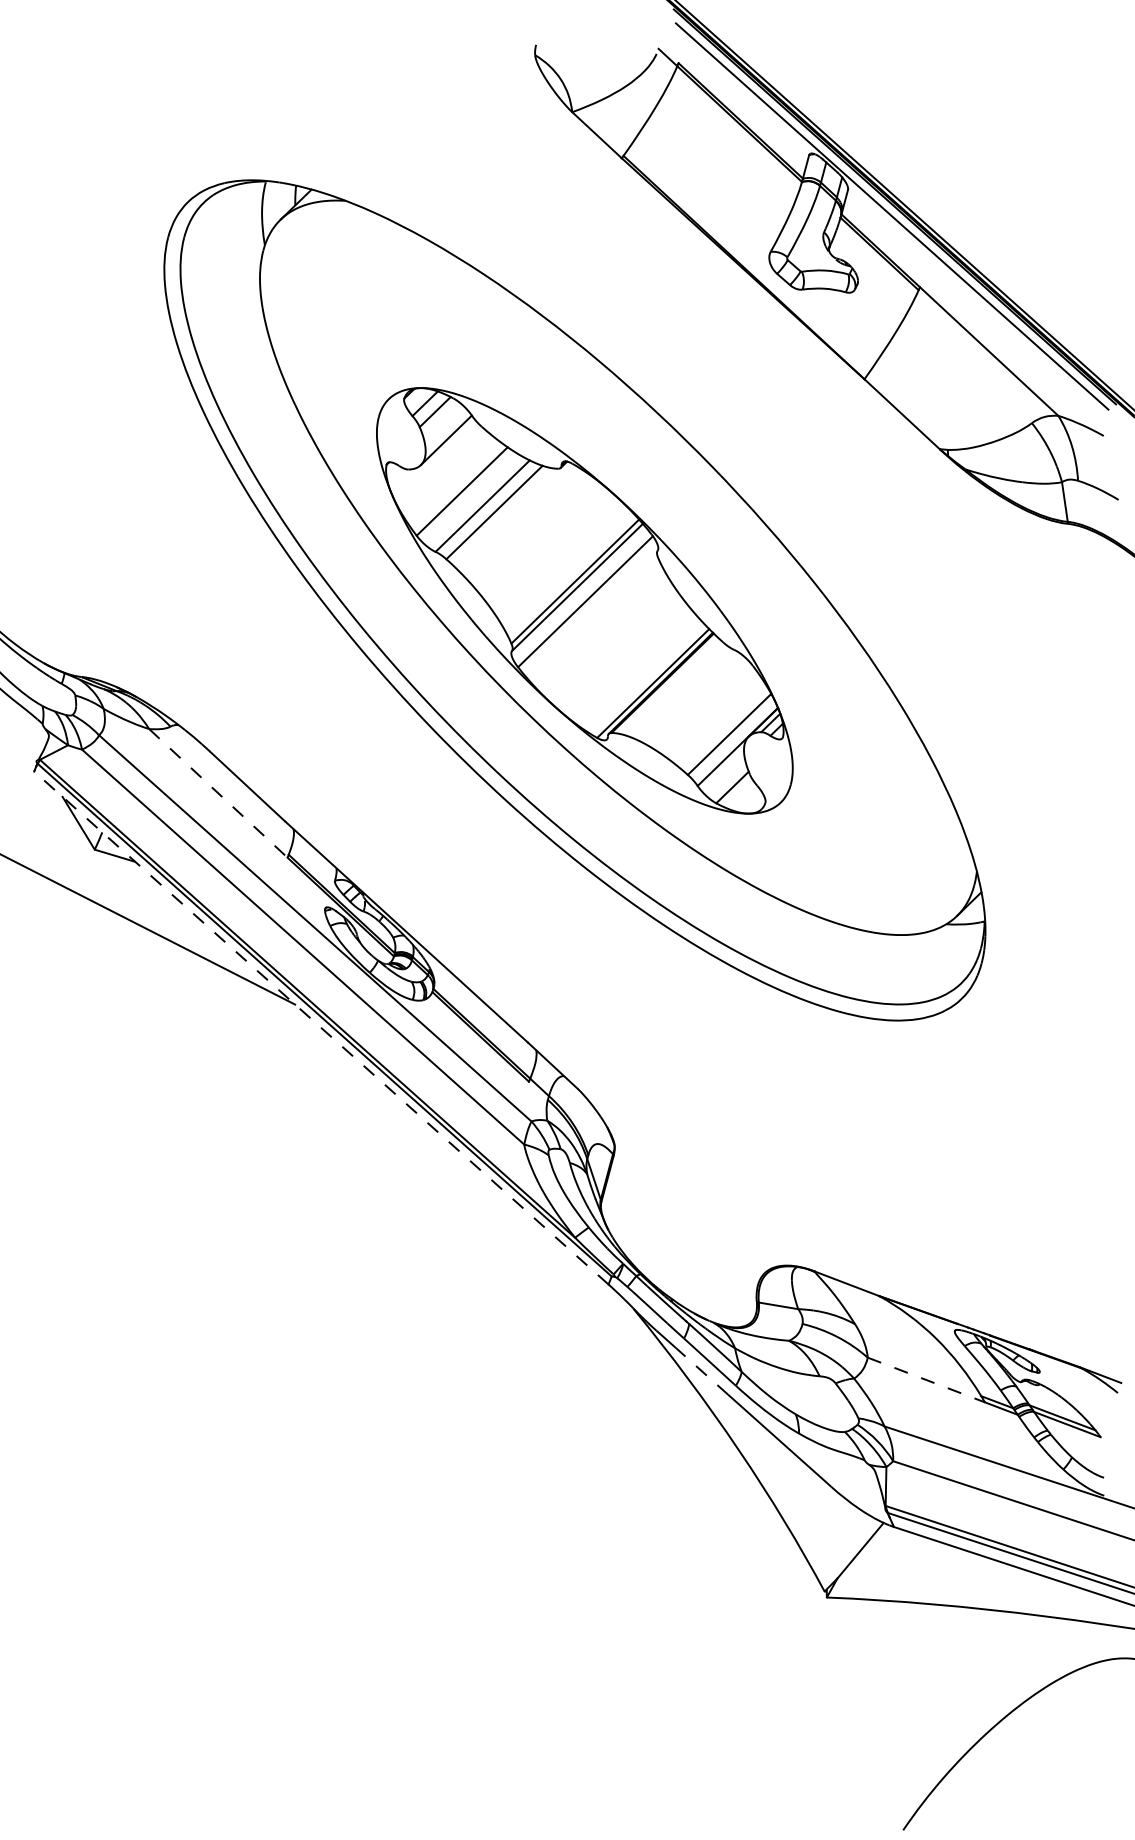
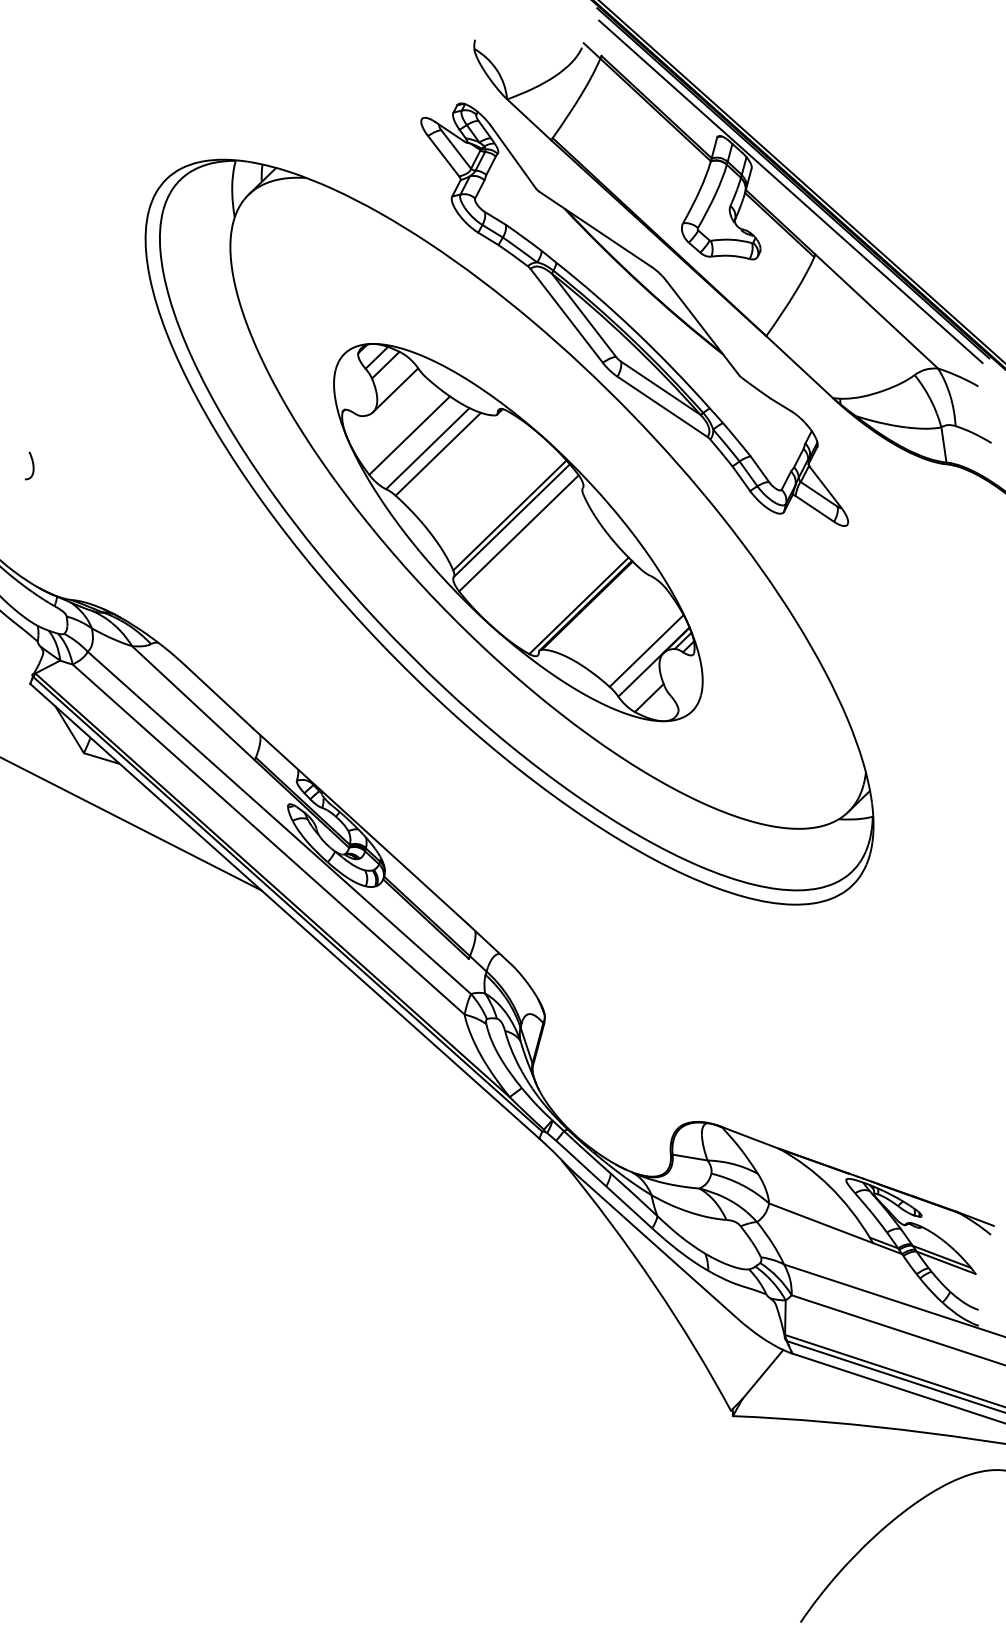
part: (715, 354) -> (634, 314), added
curve: (36, 524) -> (32, 464), added
line: (218, 793) -> (193, 703), dashed -> solid
line: (321, 1027) -> (284, 910), dashed -> solid
line: (701, 1370) -> (621, 1214), dashed -> solid
line: (926, 1380) -> (821, 1223), dashed -> solid

